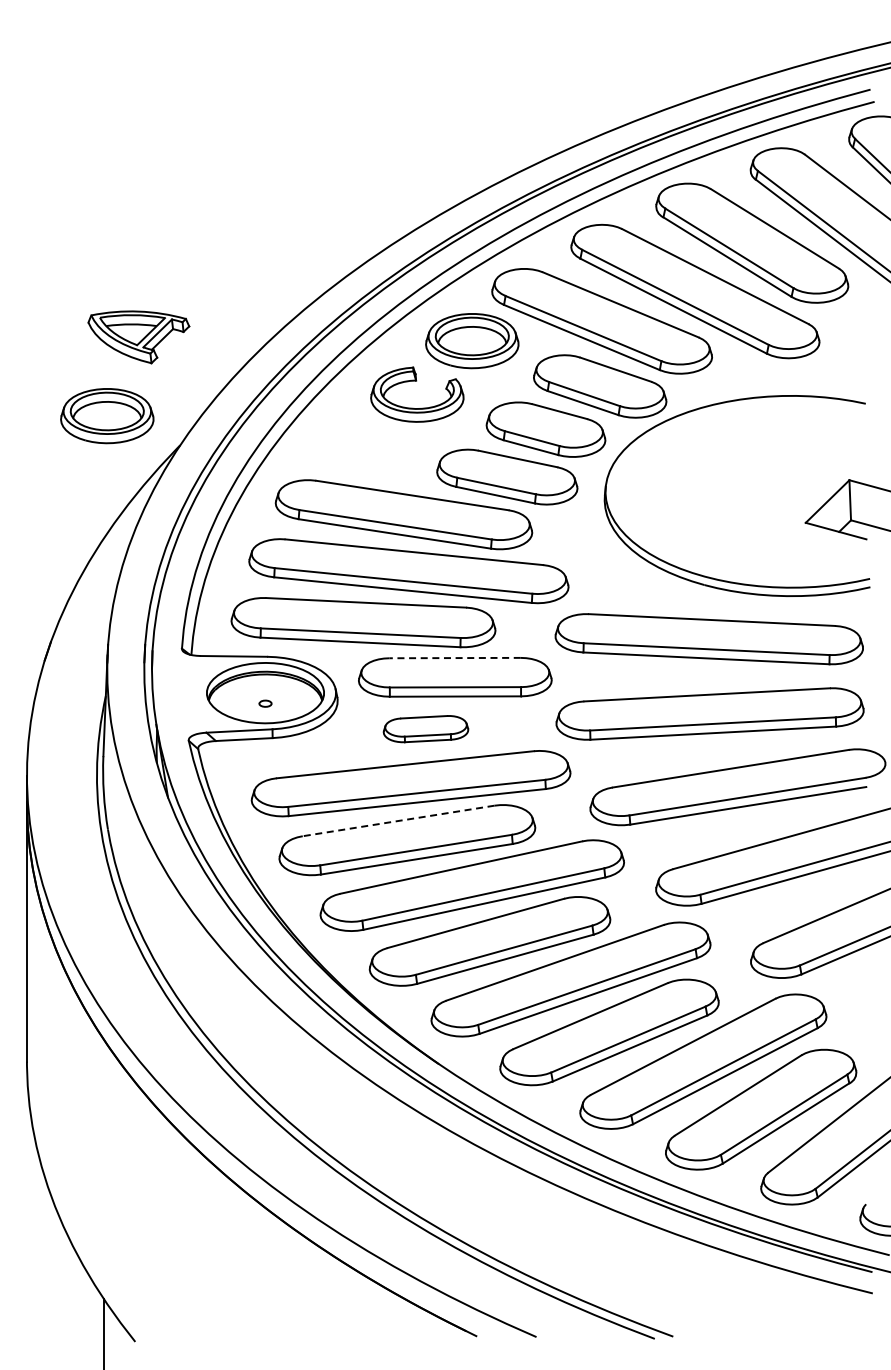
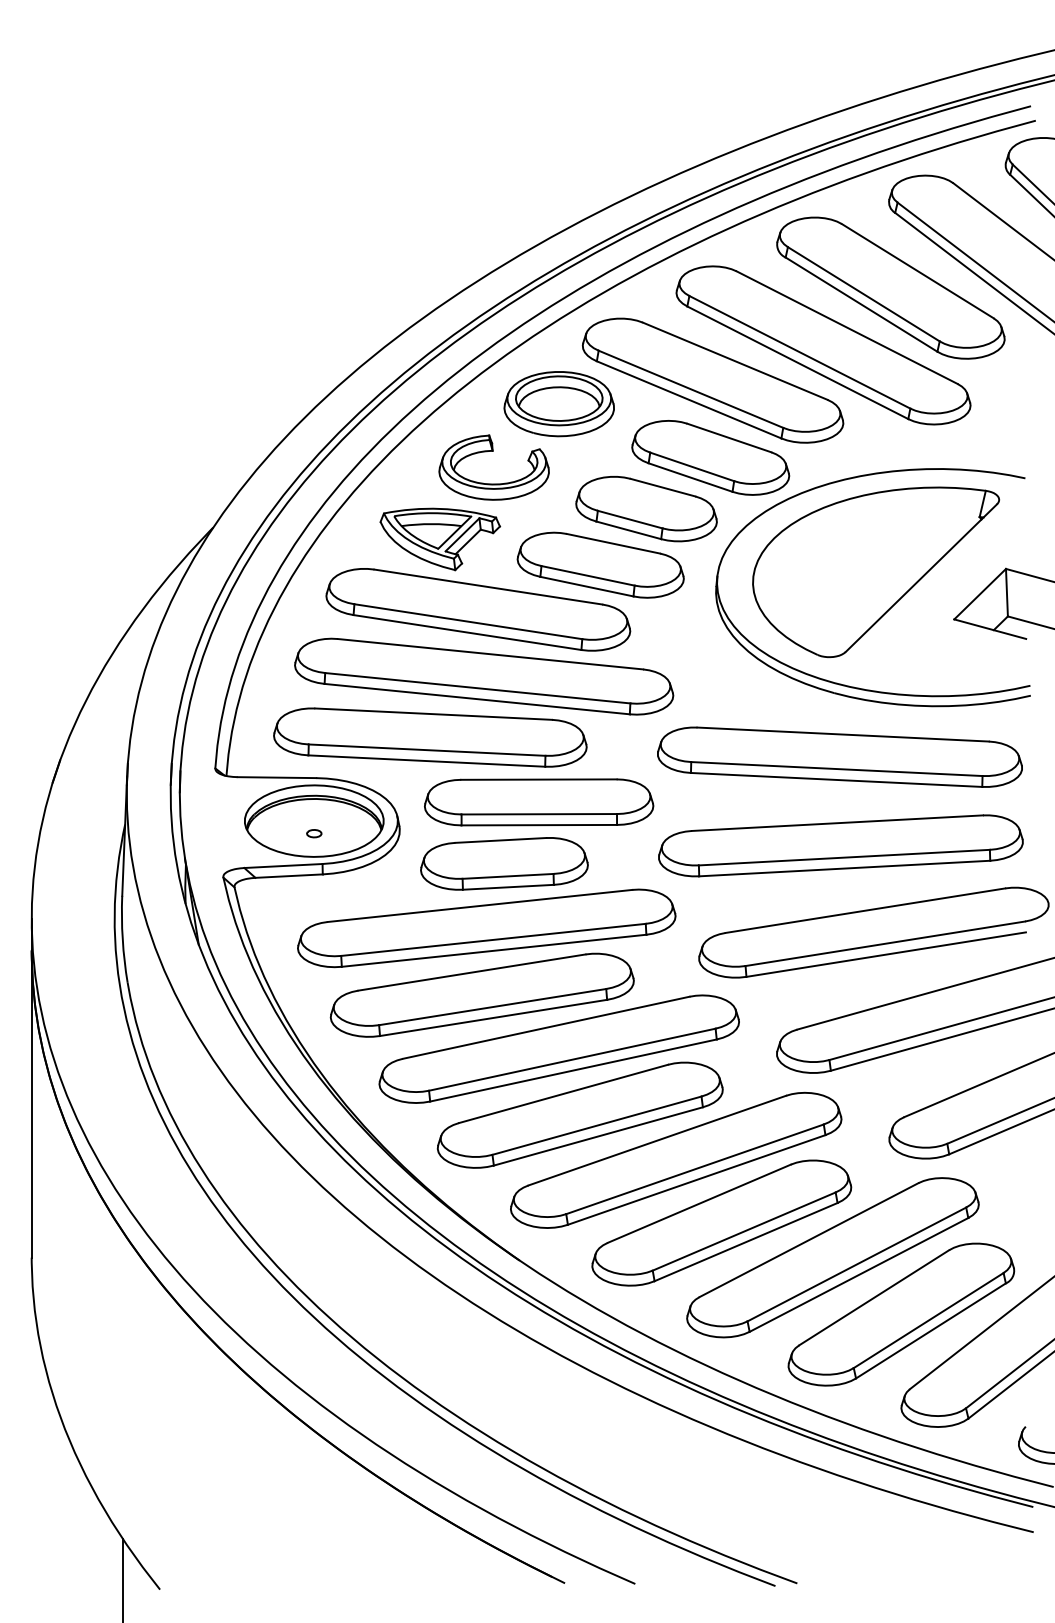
part: (138, 337) -> (439, 539), moved
part: (107, 416) -> (127, 493), removed
part: (739, 482) -> (875, 571), added
line: (455, 658) -> (539, 780), dashed -> solid
part: (425, 728) -> (503, 863), size x1.67
line: (398, 821) -> (471, 973), dashed -> solid

